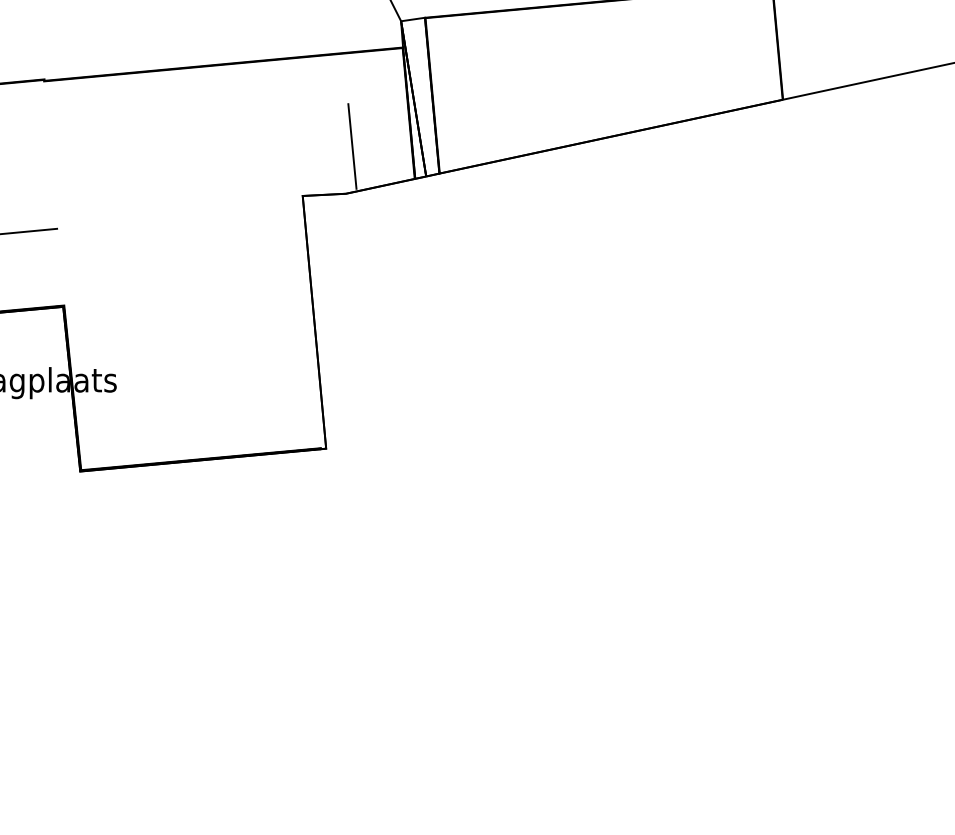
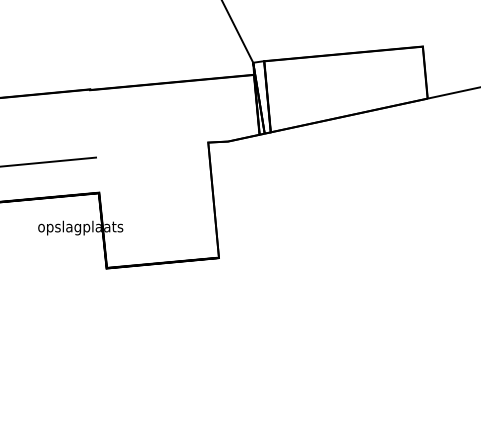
line: (351, 145) -> (230, 119), removed

